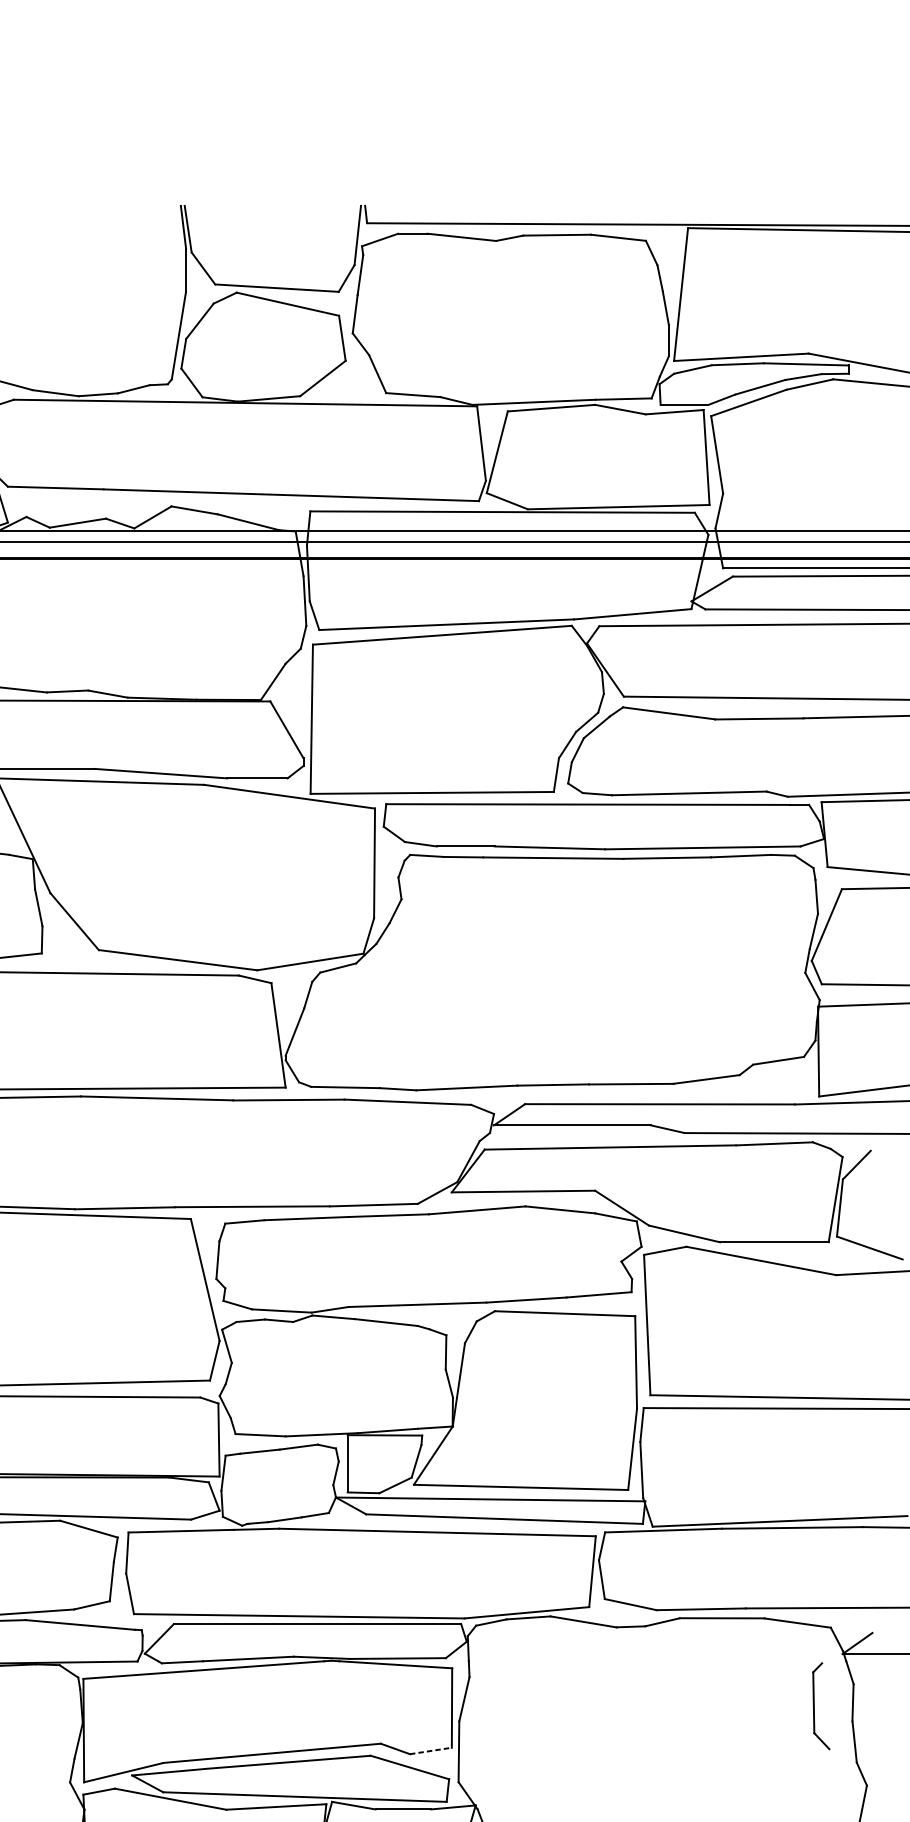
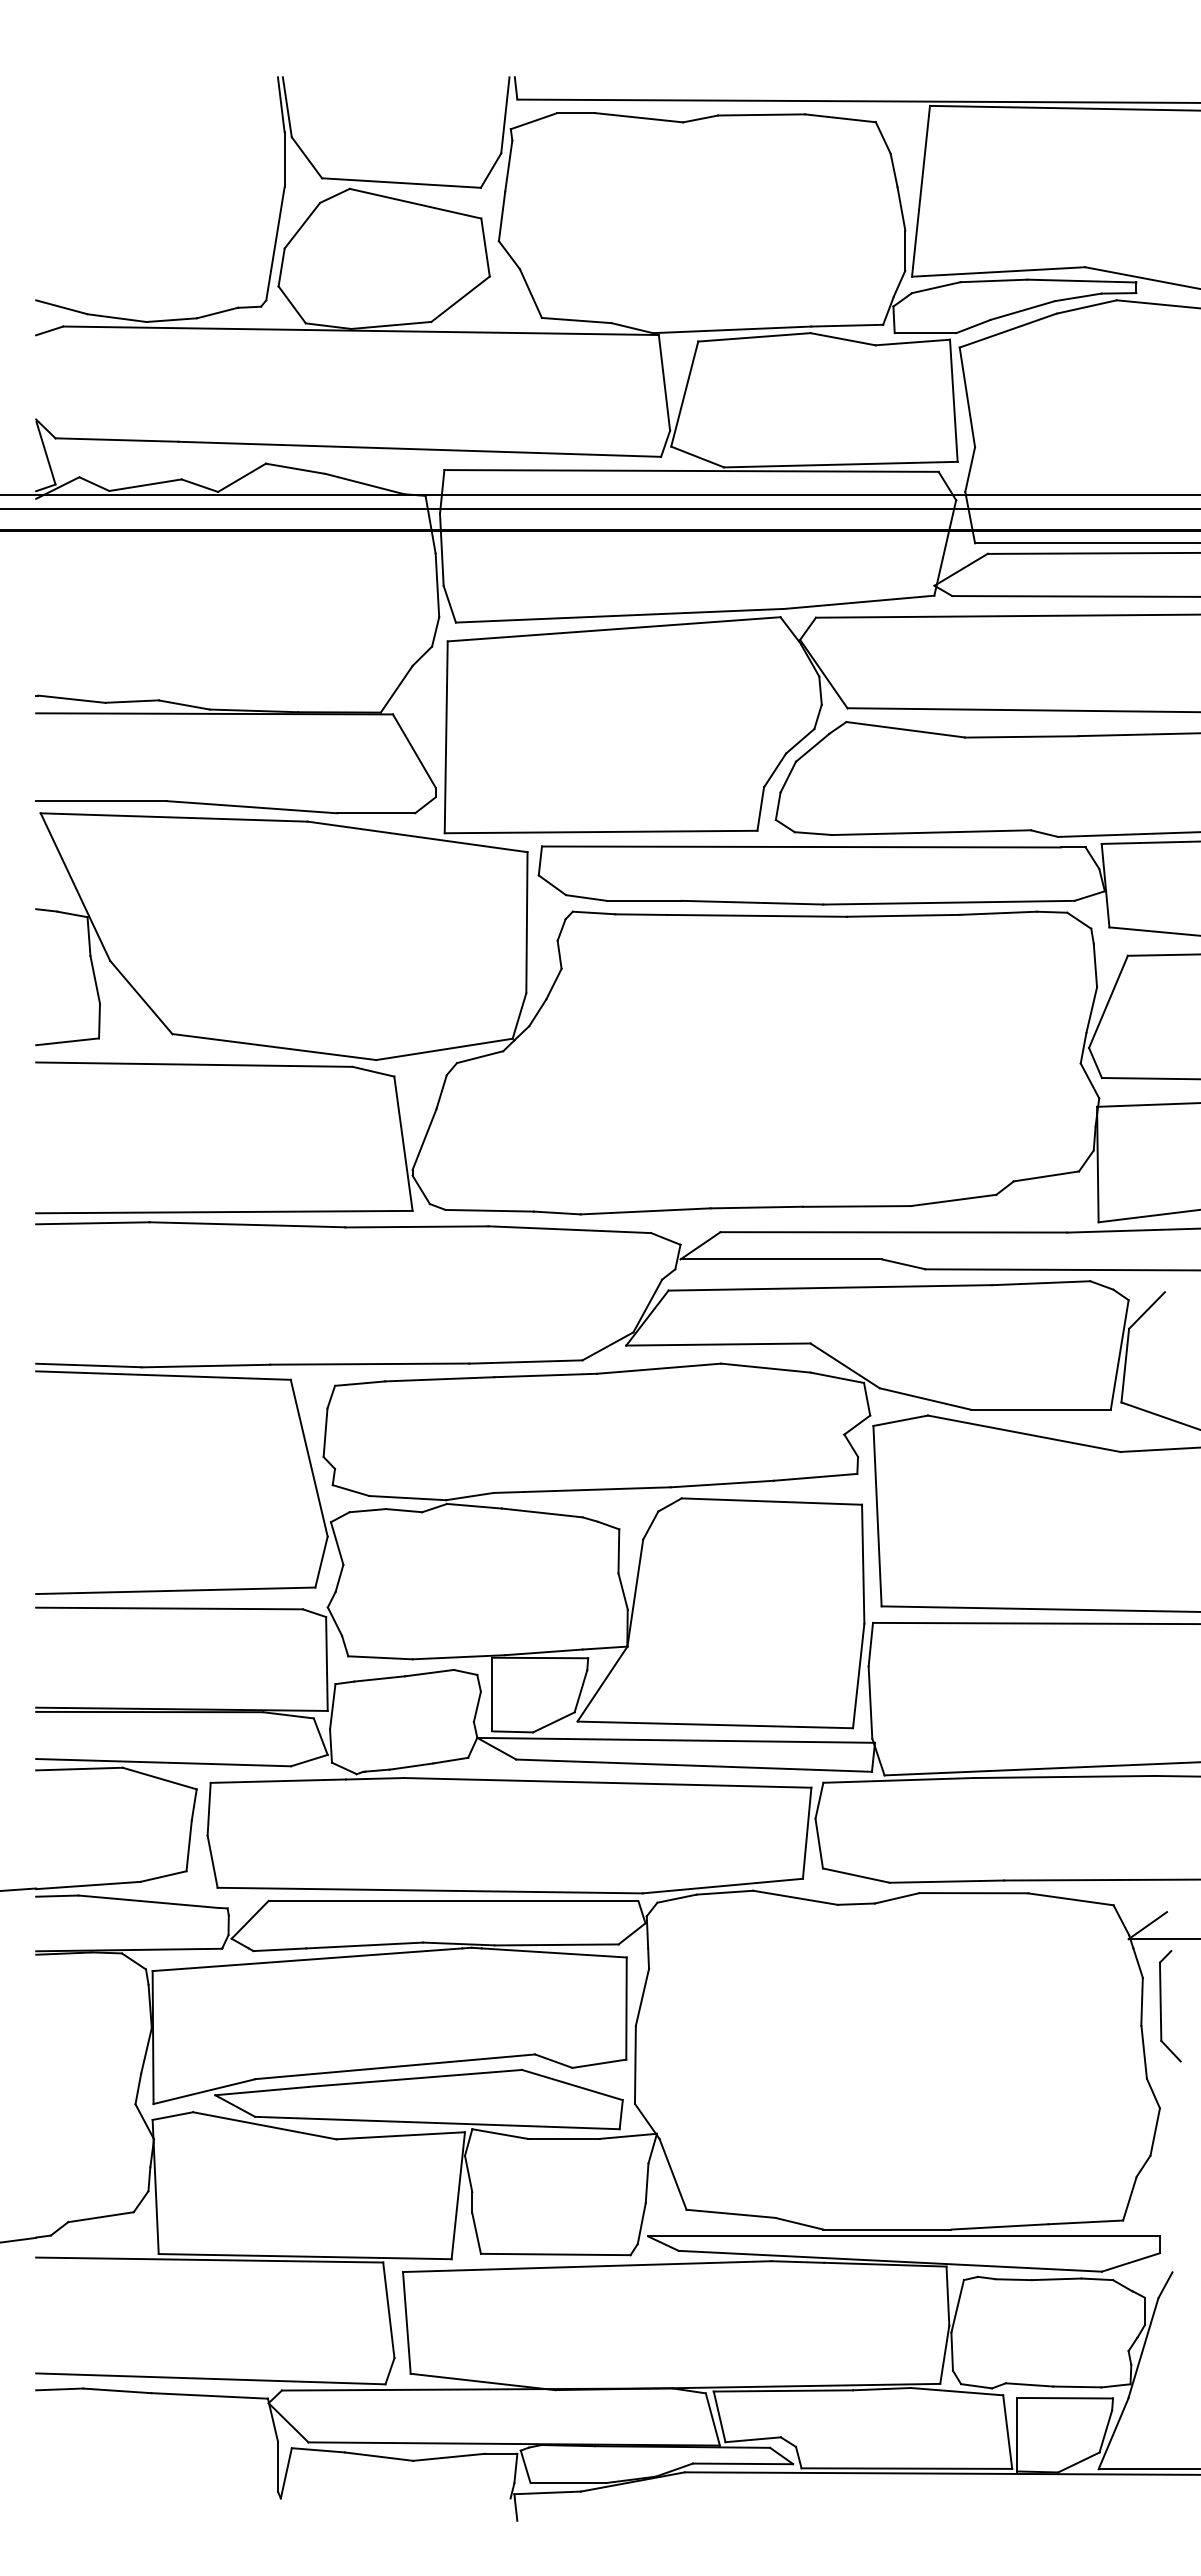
part: (814, 1706) -> (1161, 2006), moved
line: (431, 1750) -> (599, 2063), dashed -> solid

